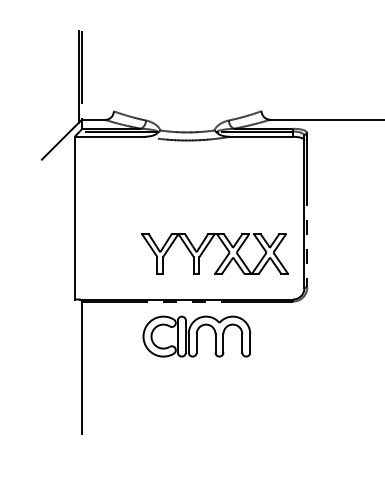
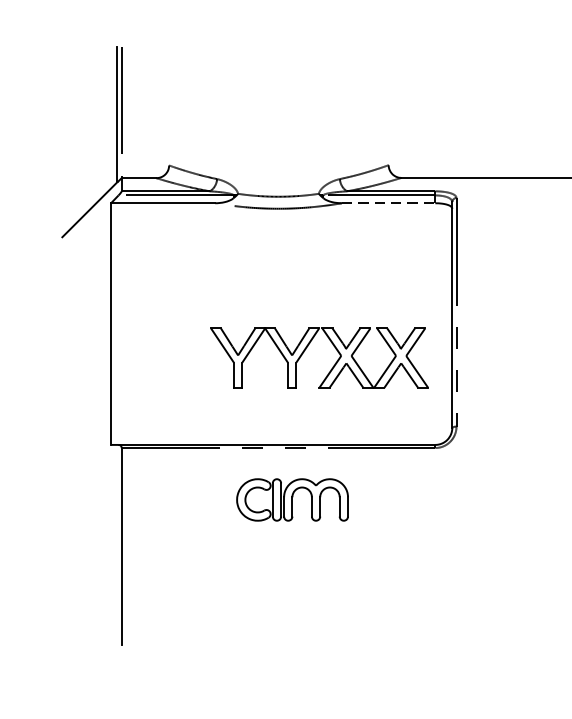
line: (262, 136) -> (389, 202), solid -> dashed
part: (206, 248) -> (306, 349), moved
part: (196, 336) -> (291, 499), size x0.7

